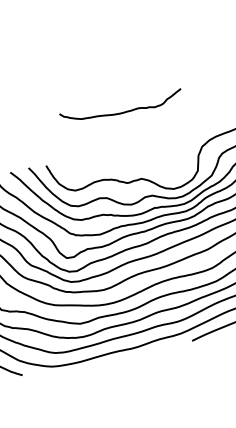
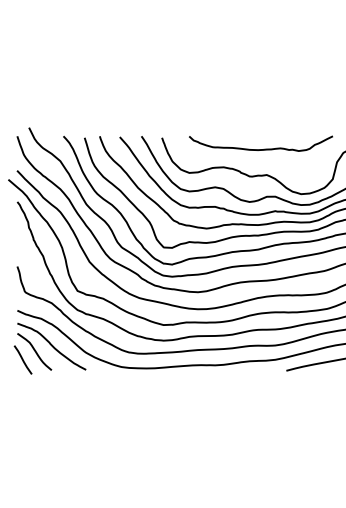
curve: (122, 112) -> (260, 149), moved

